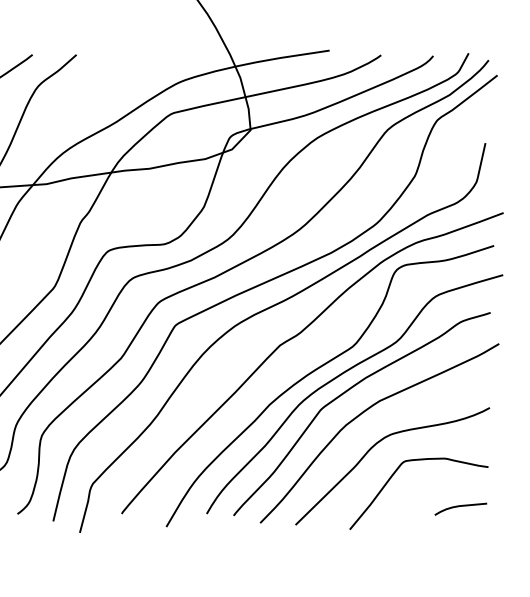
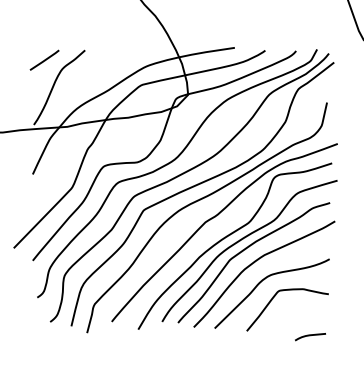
curve: (460, 508) -> (310, 336), moved

